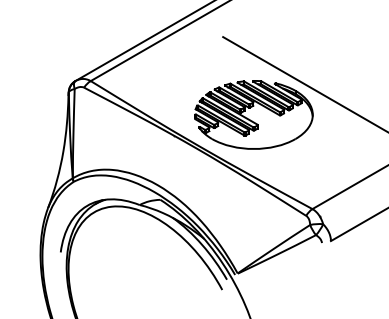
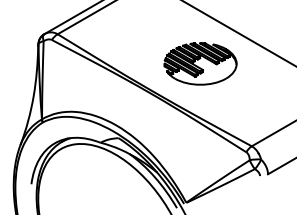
part: (253, 114) -> (200, 63), size x0.7

